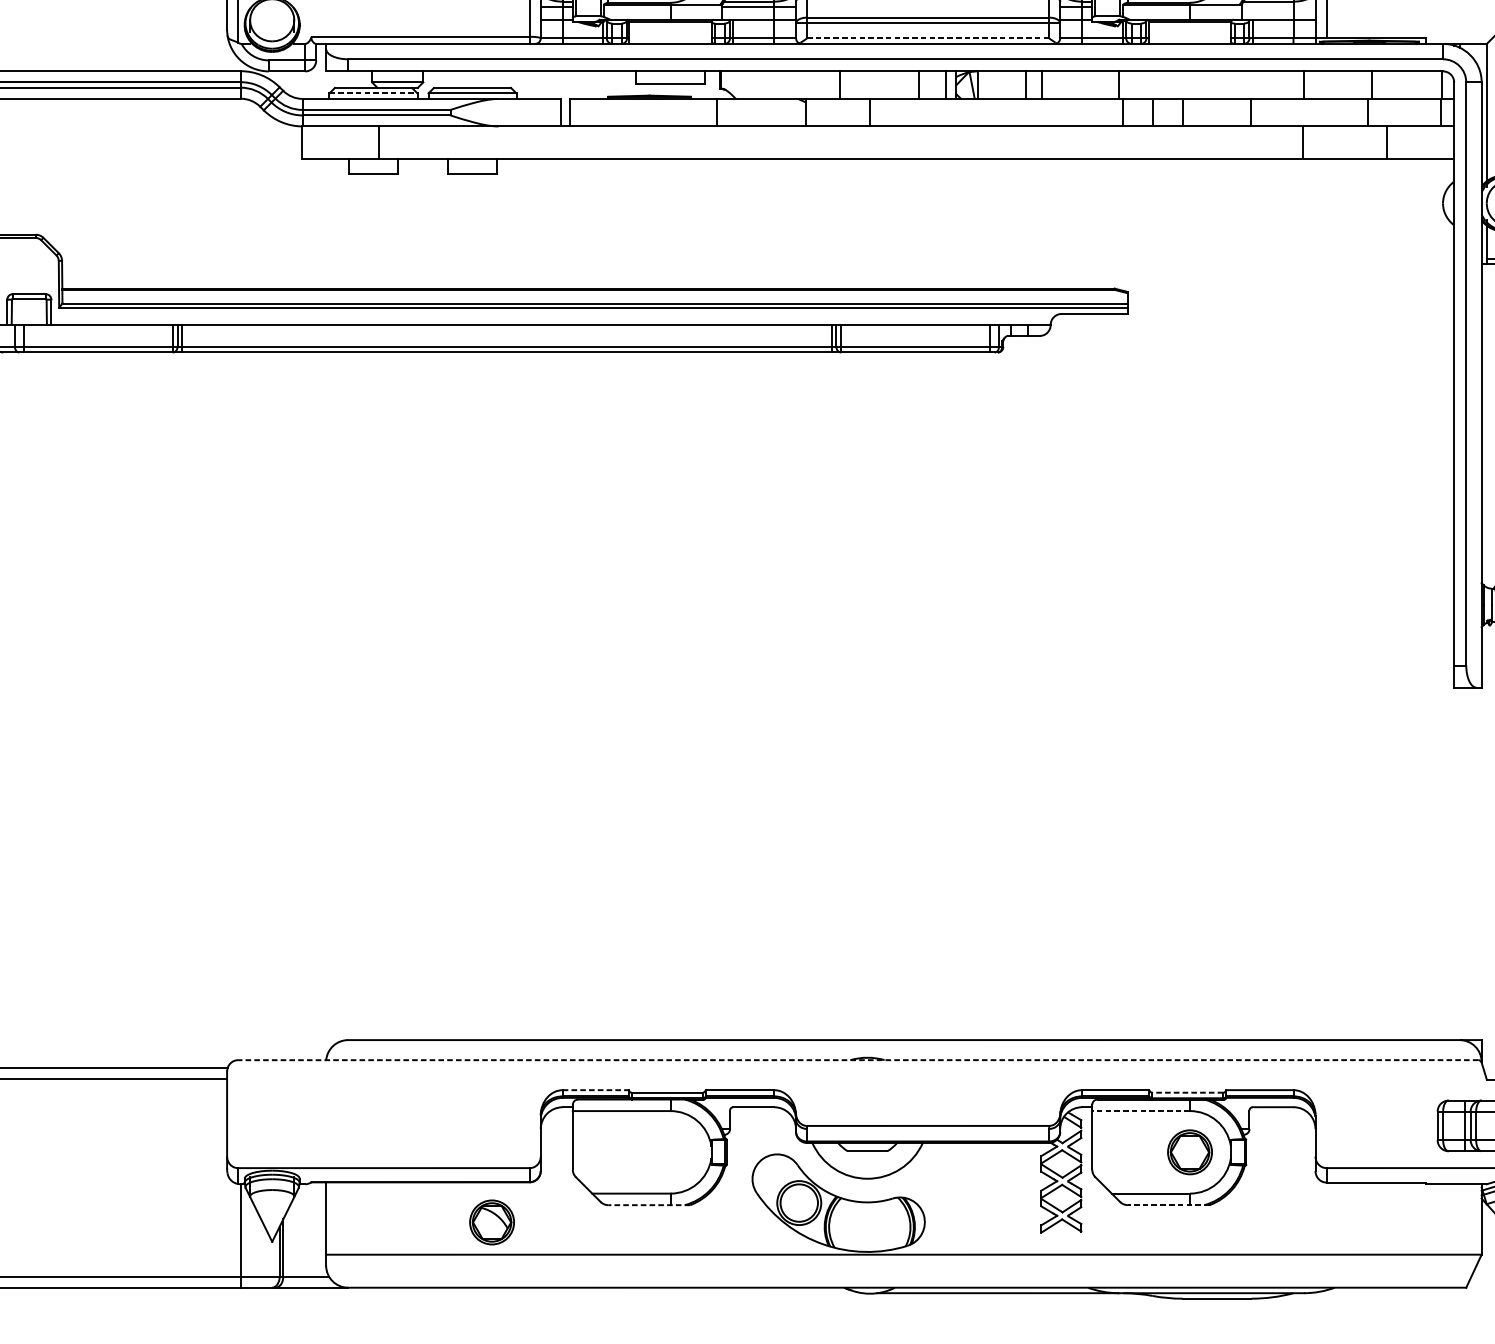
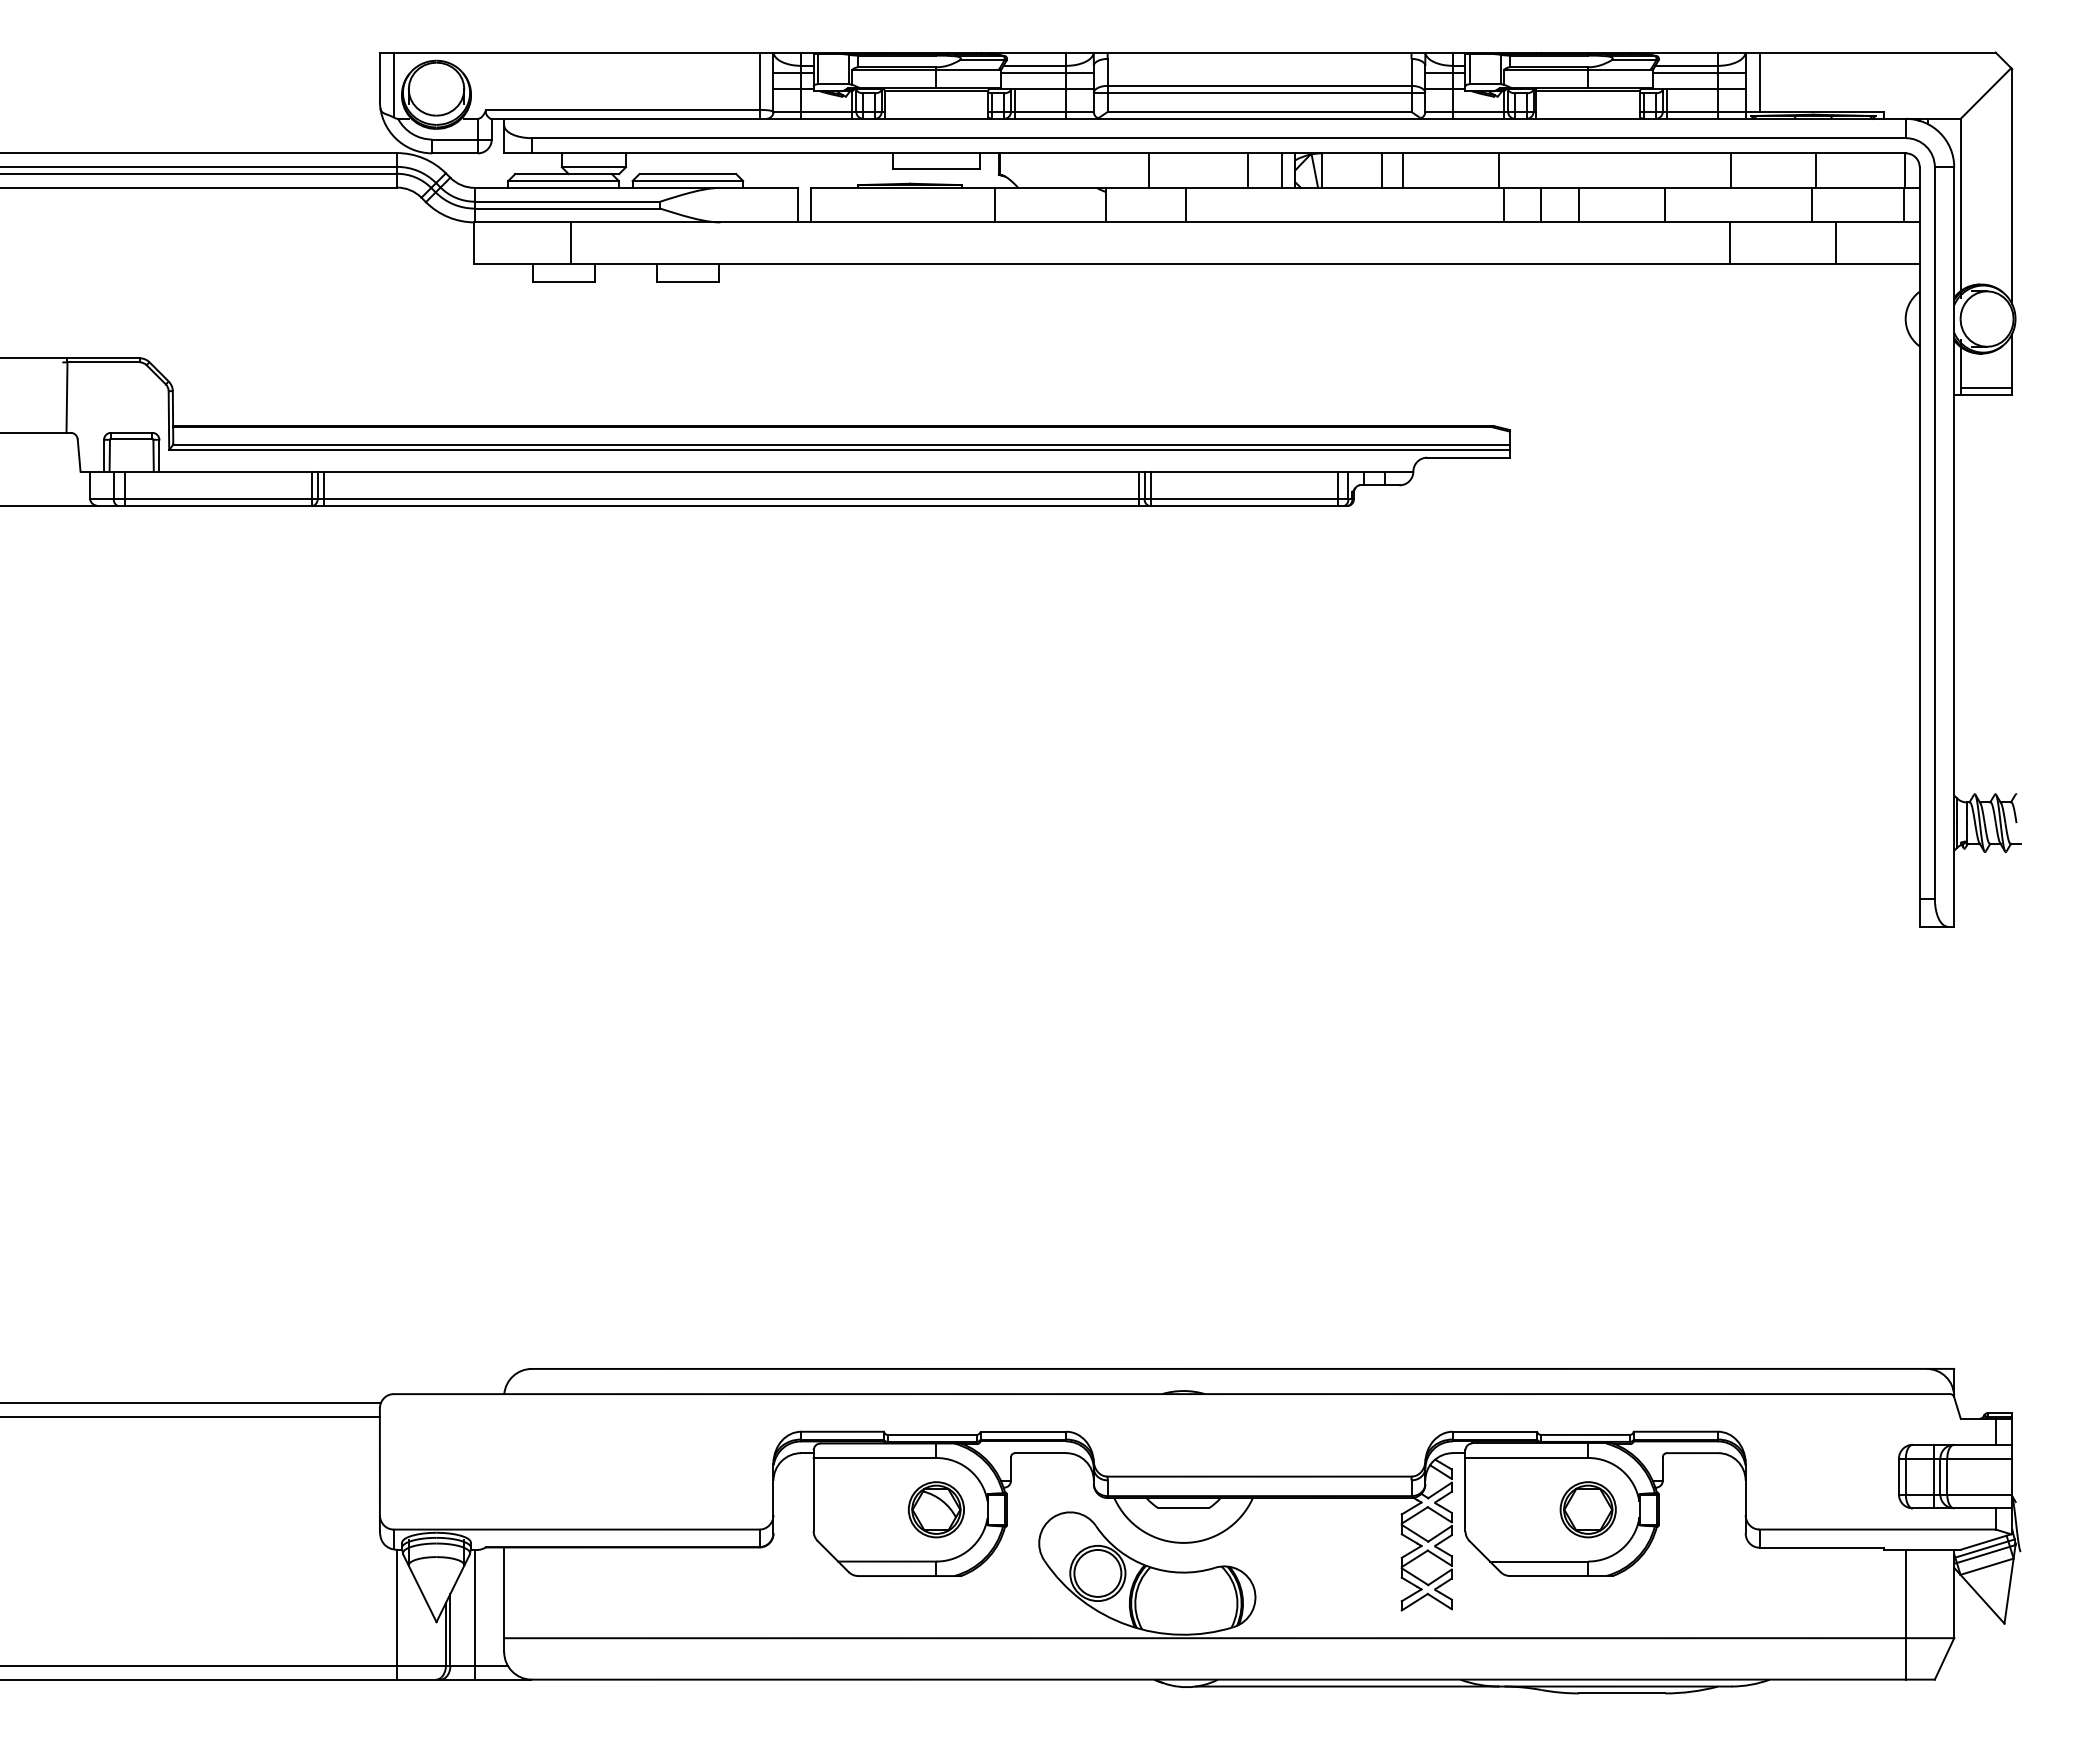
line: (1278, 6) -> (1699, 72), added
line: (928, 38) -> (1259, 111), dashed -> solid
line: (374, 93) -> (564, 180), dashed -> solid
line: (857, 1060) -> (1171, 1394), dashed -> solid
line: (596, 1089) -> (843, 1431), dashed -> solid
line: (1187, 1092) -> (1584, 1434), dashed -> solid
line: (1140, 1110) -> (1526, 1457), dashed -> solid
line: (649, 1205) -> (909, 1576), dashed -> solid
line: (1168, 1205) -> (1561, 1576), dashed -> solid
part: (491, 1222) -> (935, 1509), moved
line: (302, 1235) -> (474, 1614), added
line: (1442, 1235) -> (1905, 1614), added

